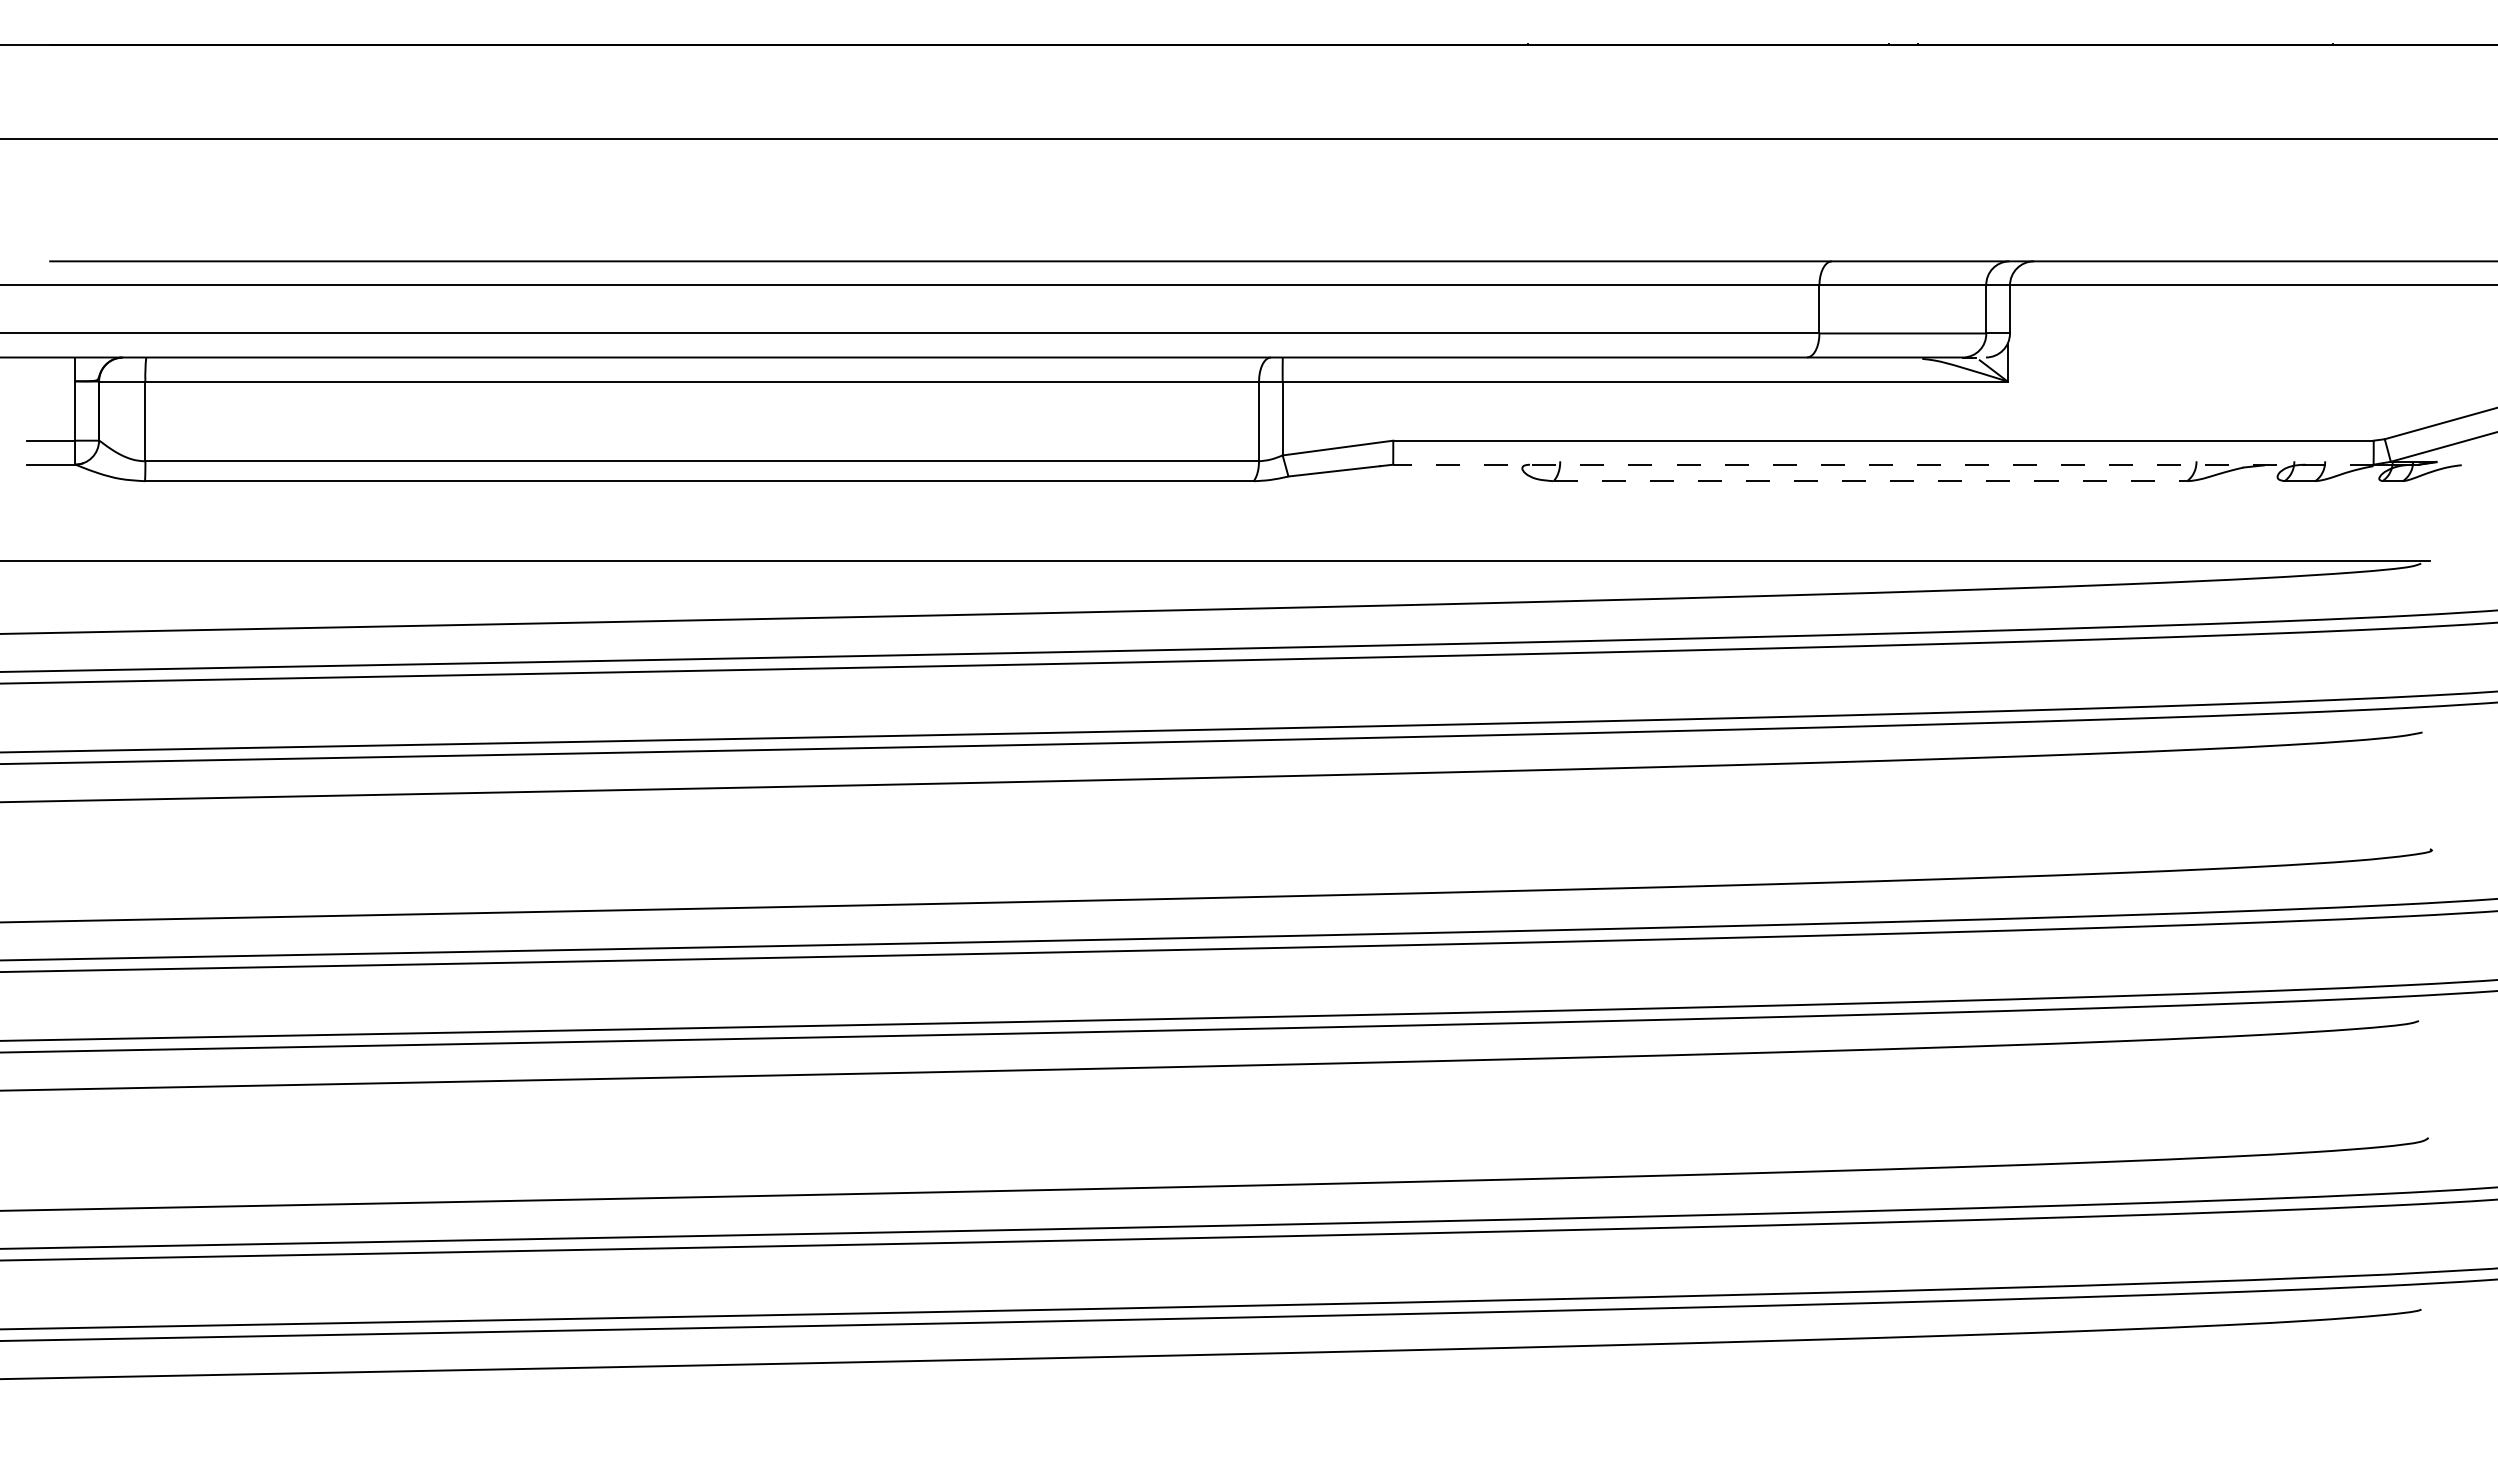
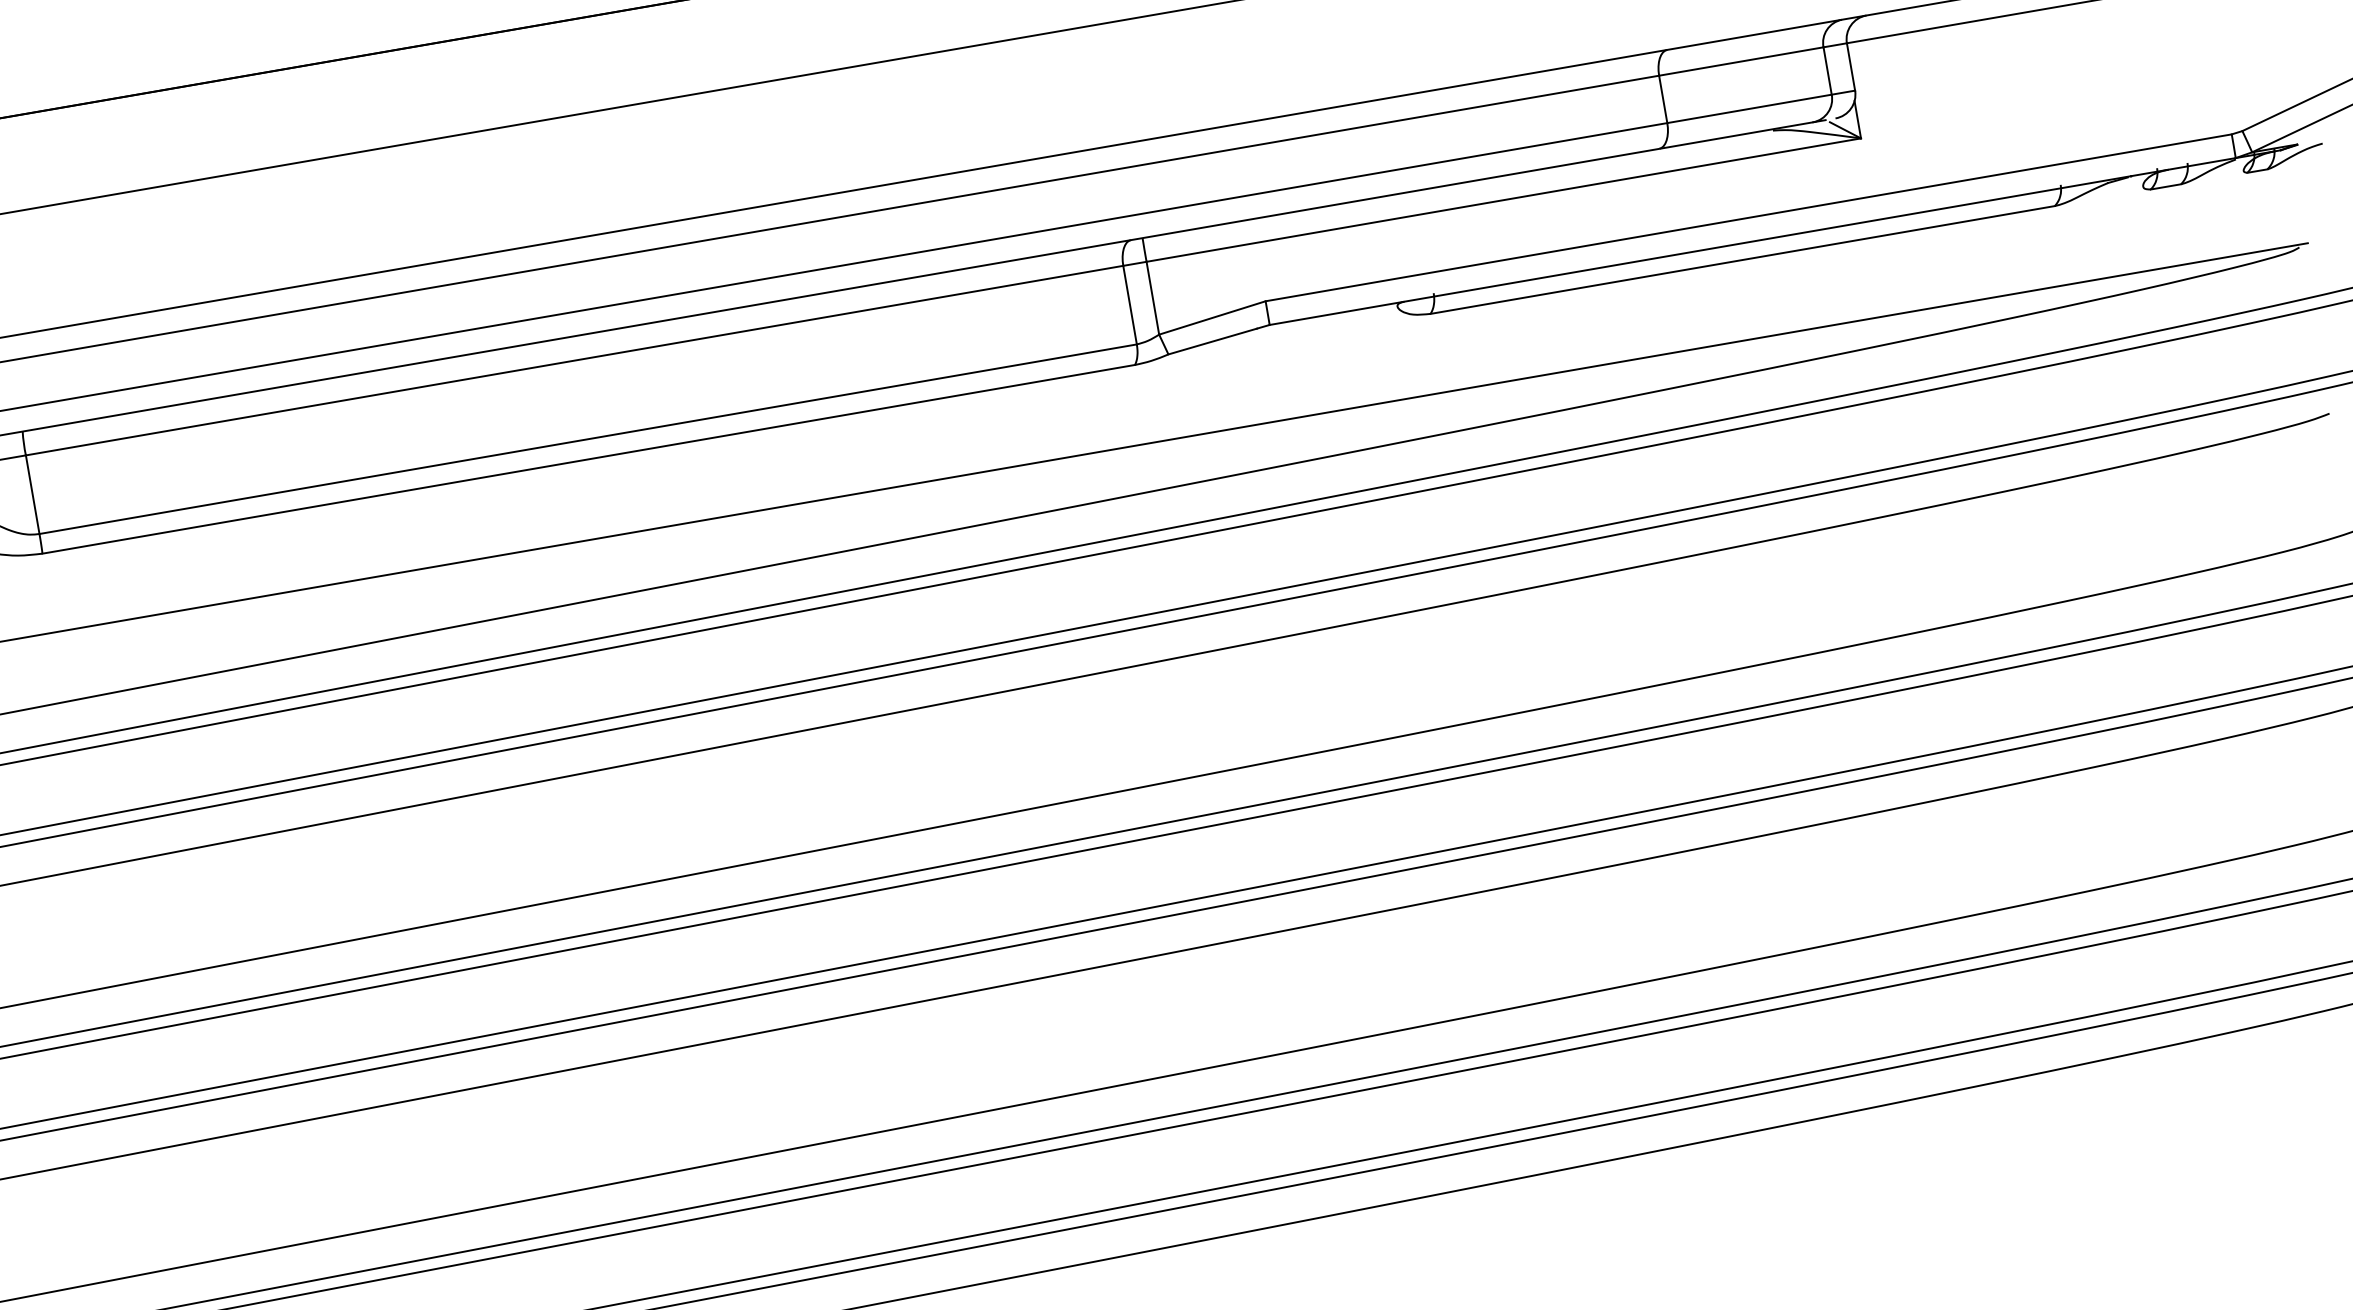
line: (1882, 464) -> (1751, 241), dashed -> solid
line: (1870, 481) -> (1742, 260), dashed -> solid

